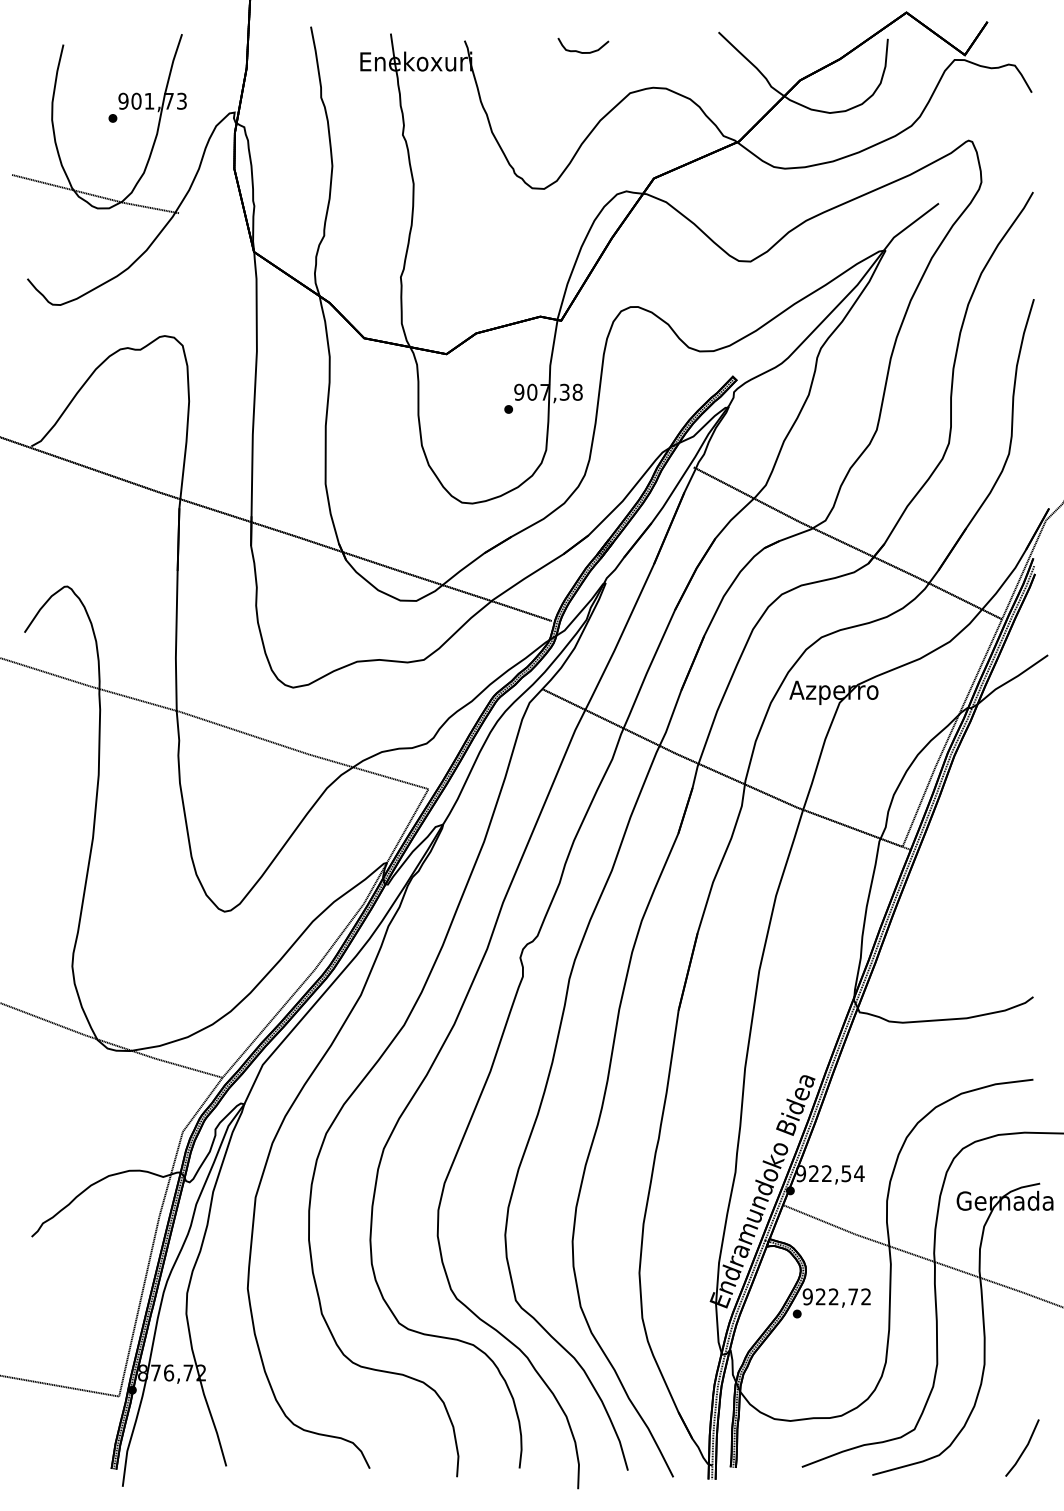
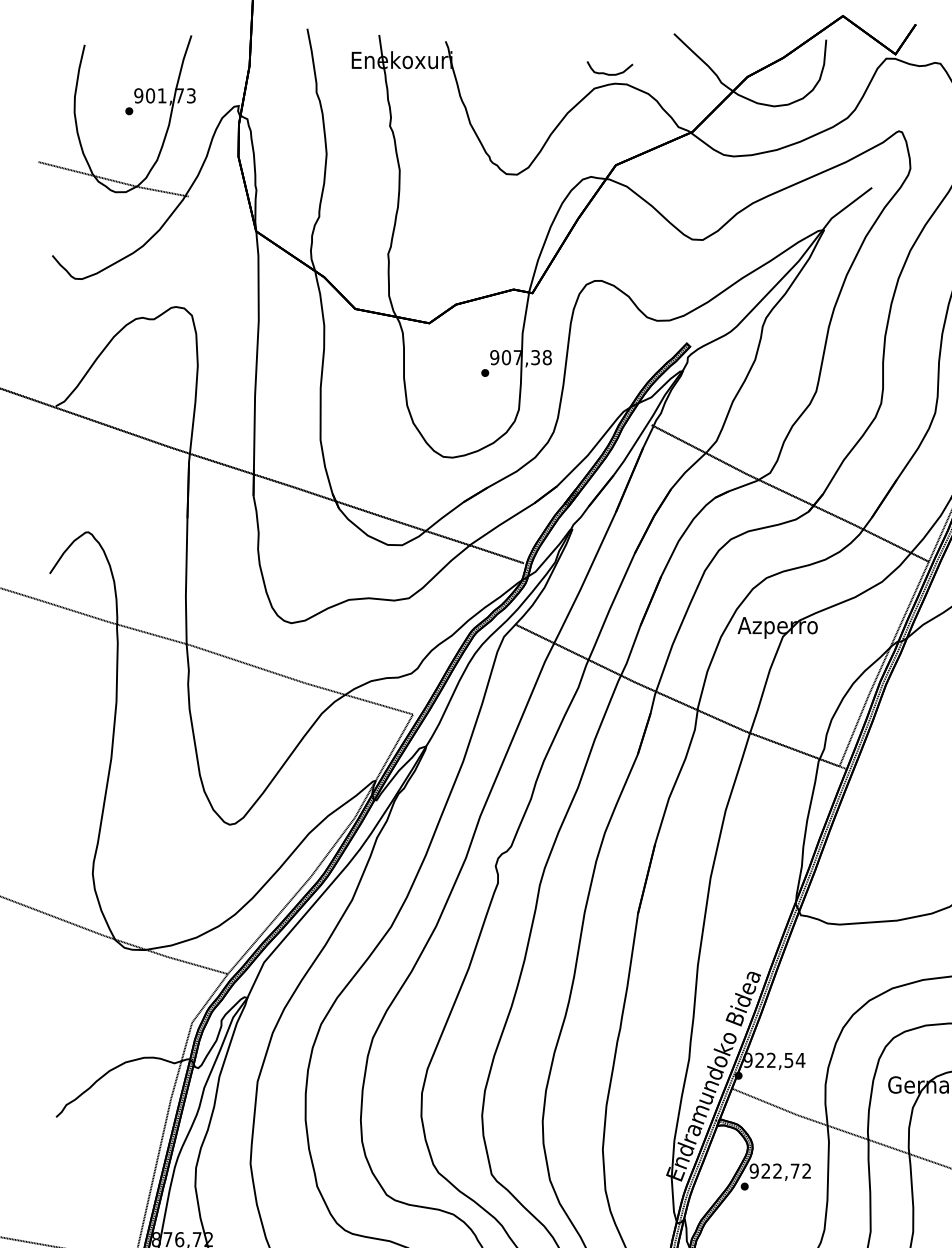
curve: (581, 51) -> (608, 73), moved

